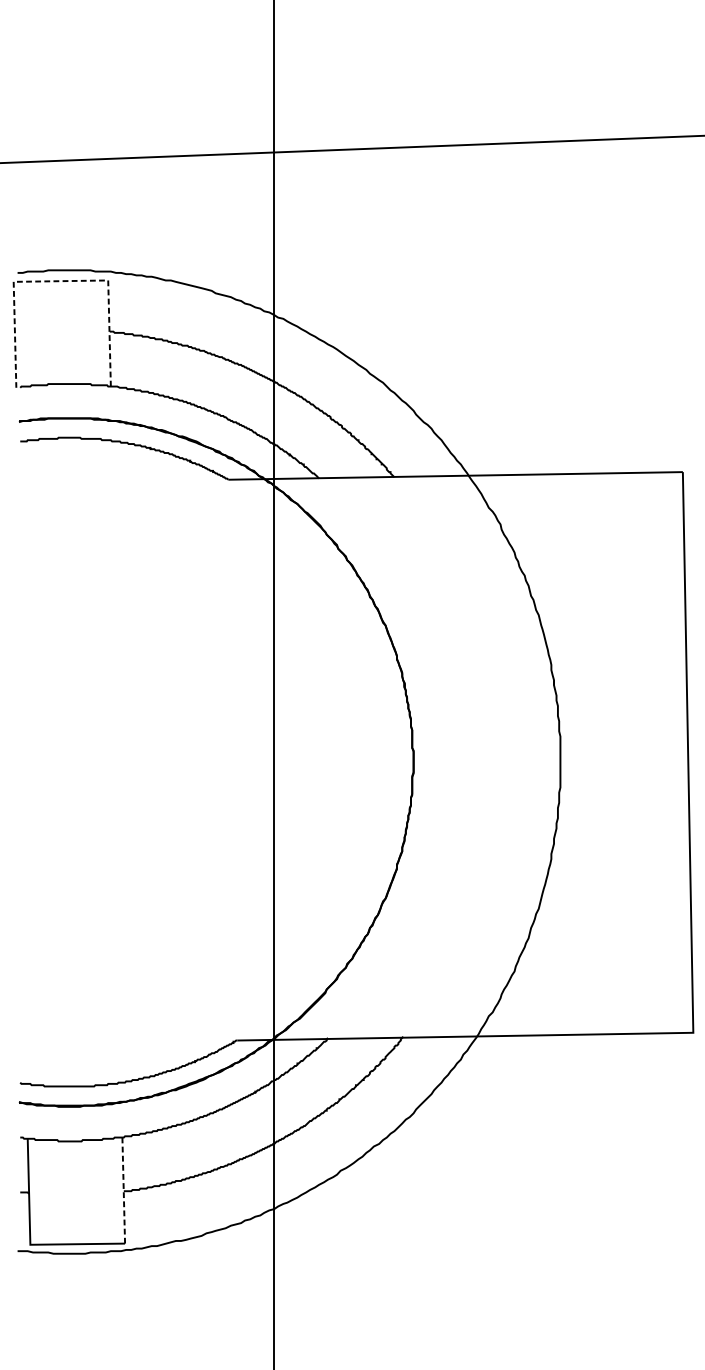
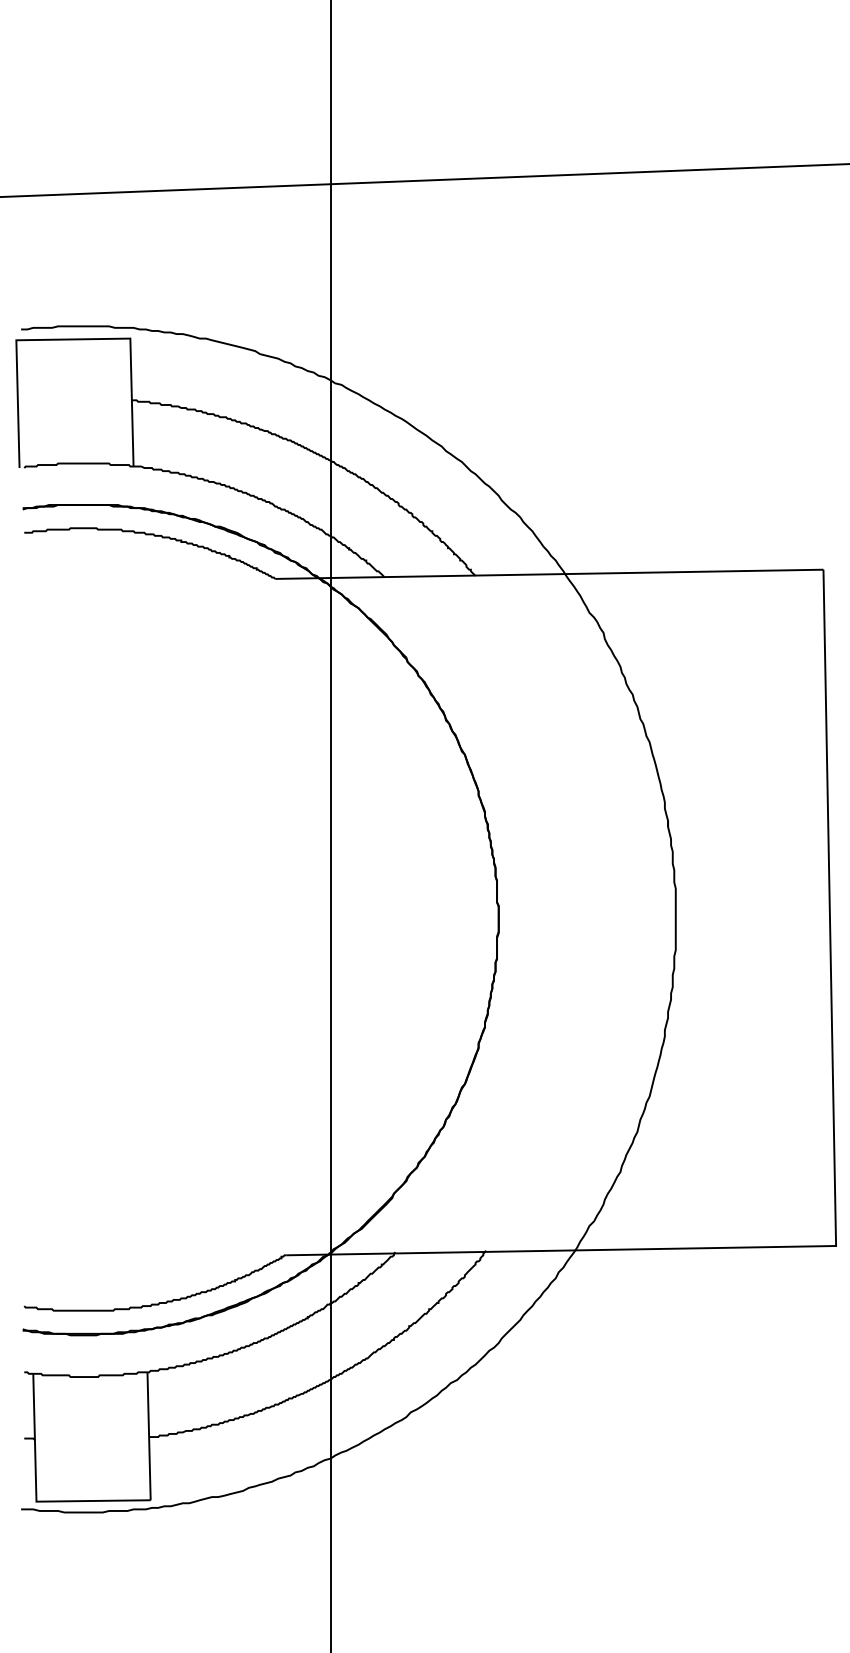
line: (60, 281) -> (72, 339), dashed -> solid
line: (124, 1190) -> (149, 1436), dashed -> solid

